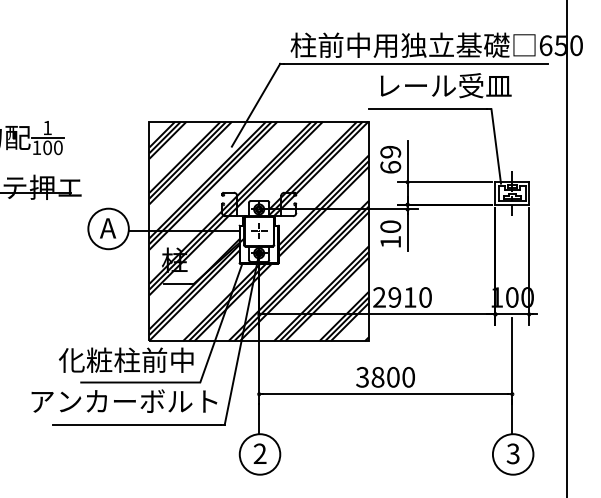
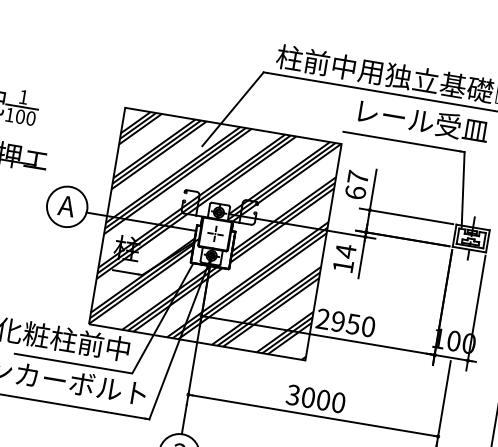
text: (390, 151) -> (358, 177), 69 -> 67
text: (390, 226) -> (345, 250), 10 -> 14
text: (409, 297) -> (352, 324), 2910 -> 2950
text: (377, 377) -> (307, 397), 3800 -> 3000

